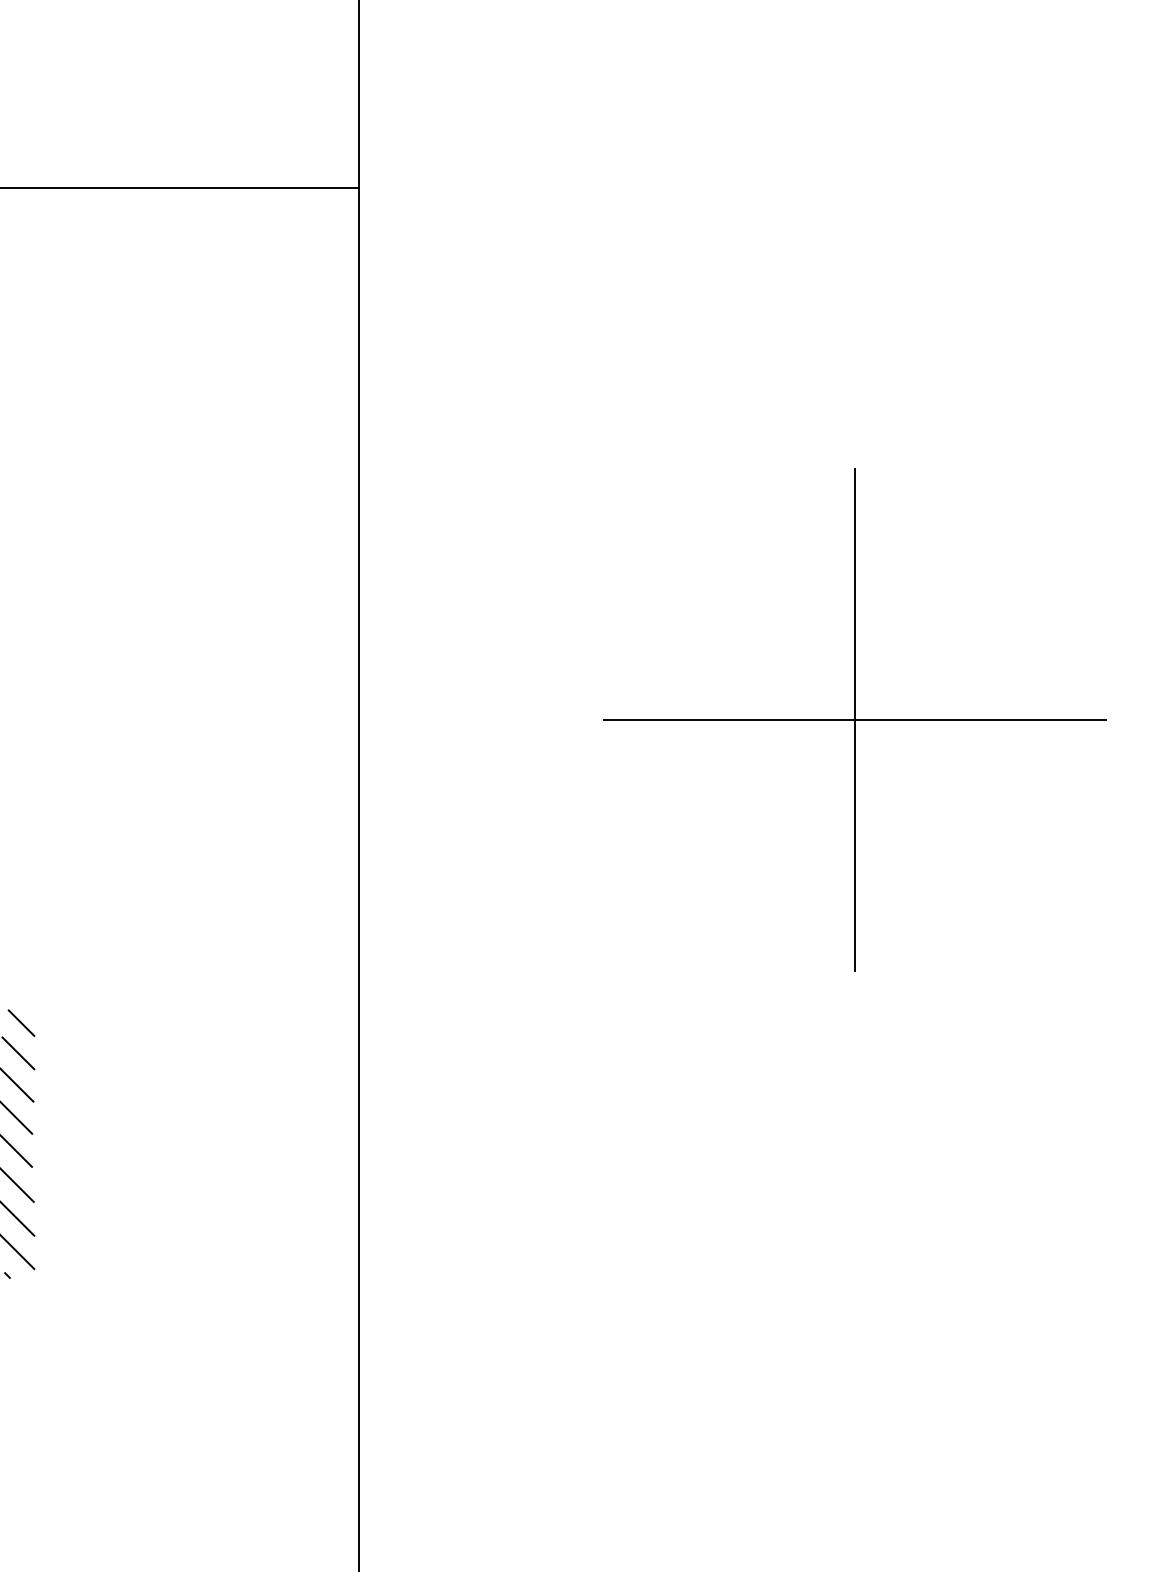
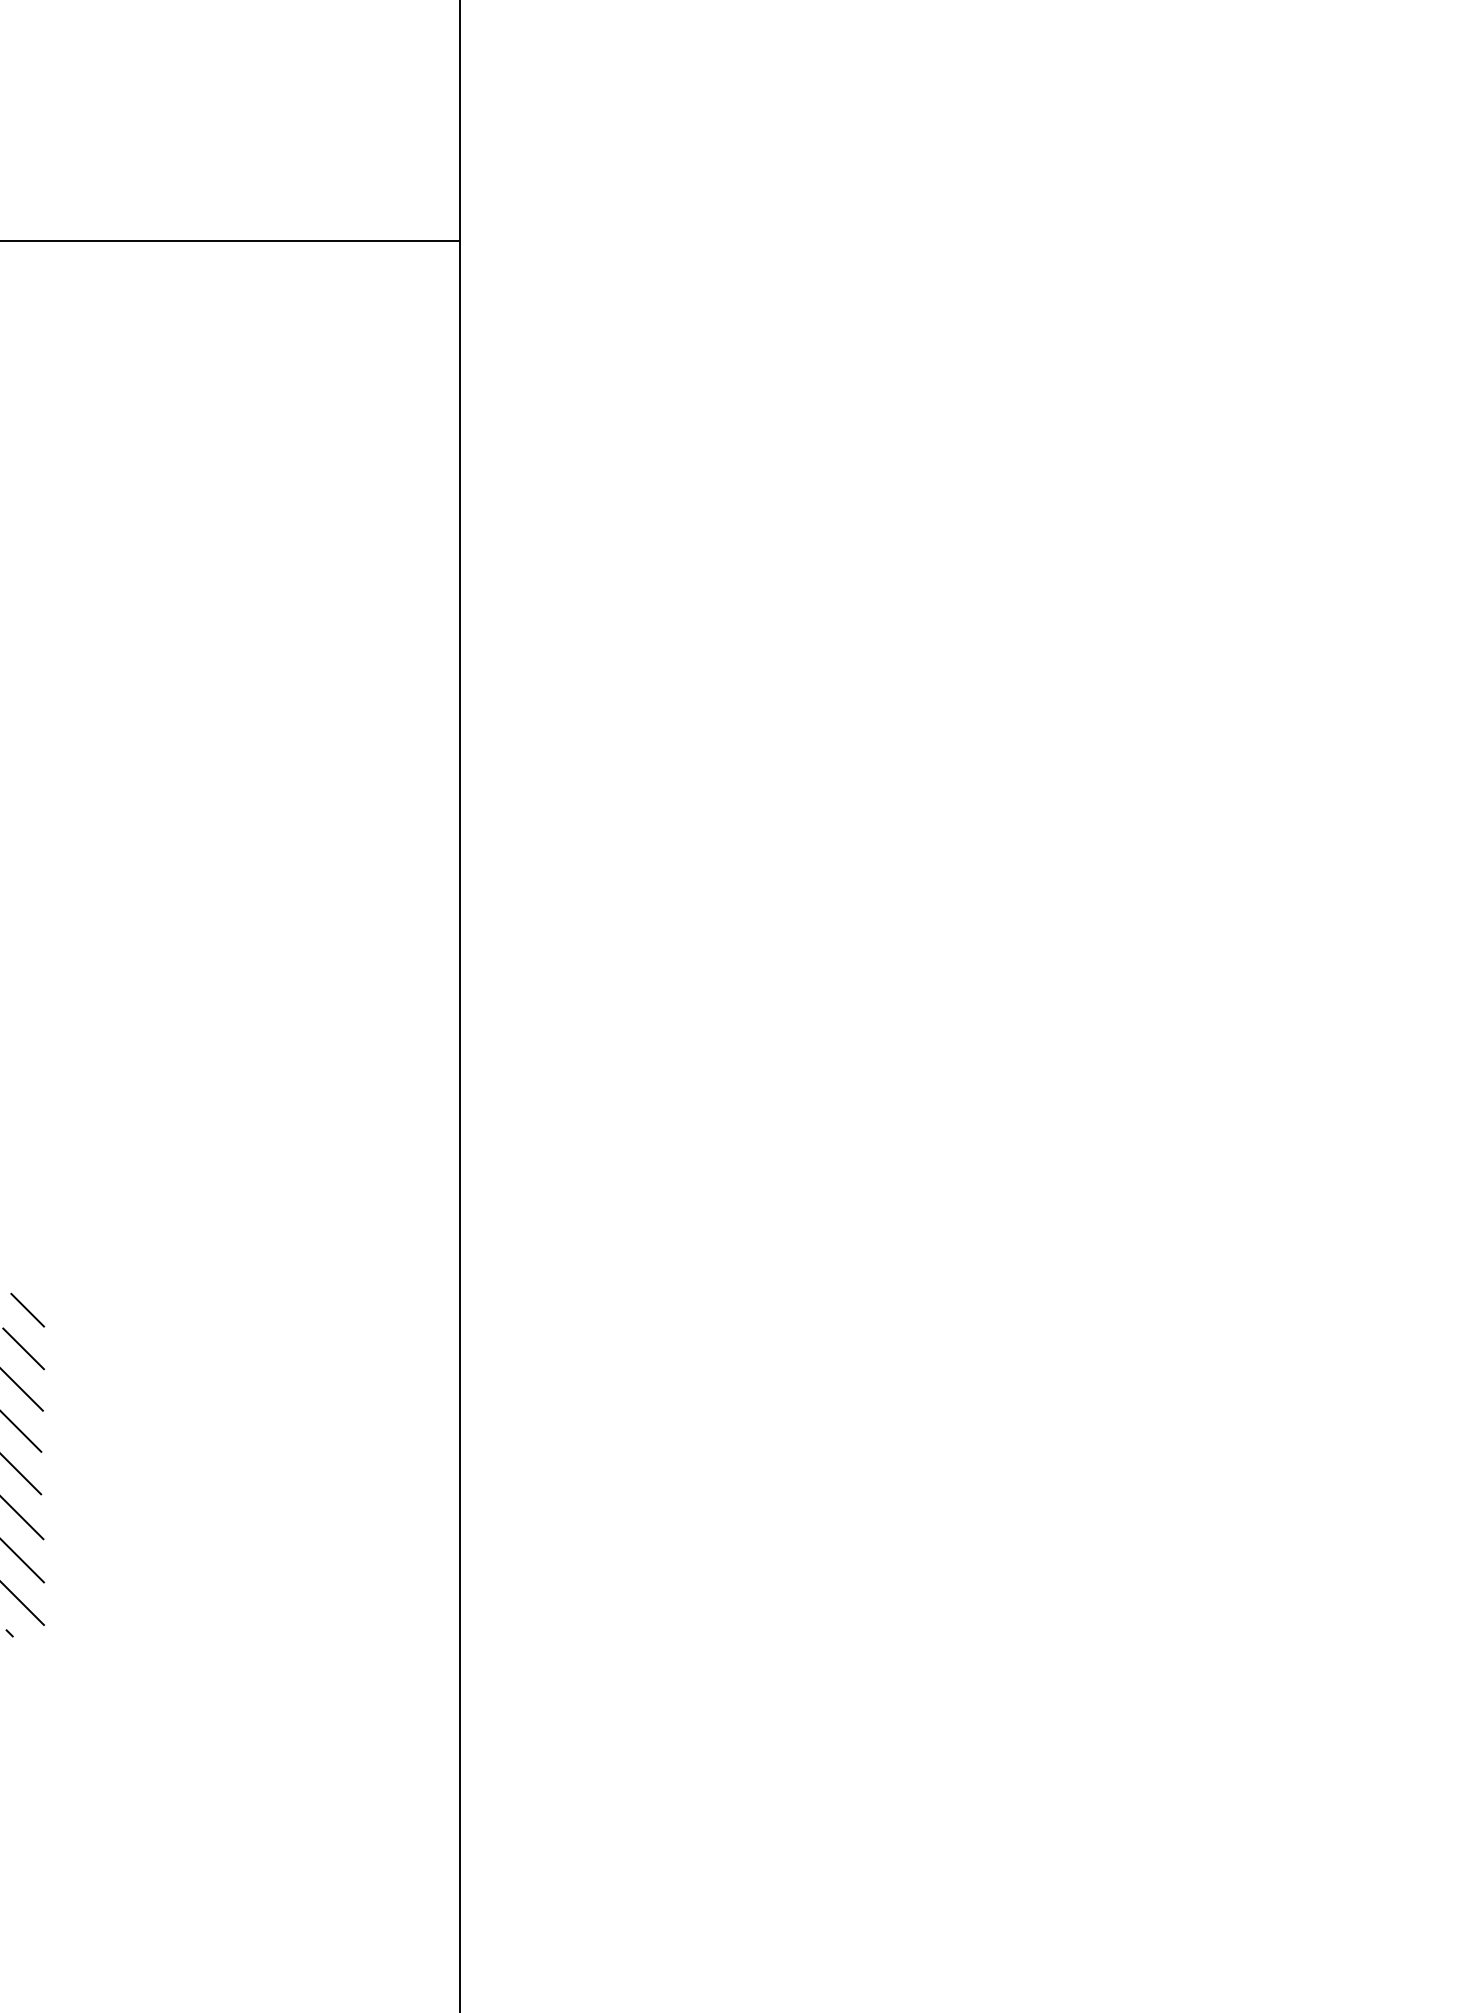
part: (854, 720) -> (1094, 922), removed

